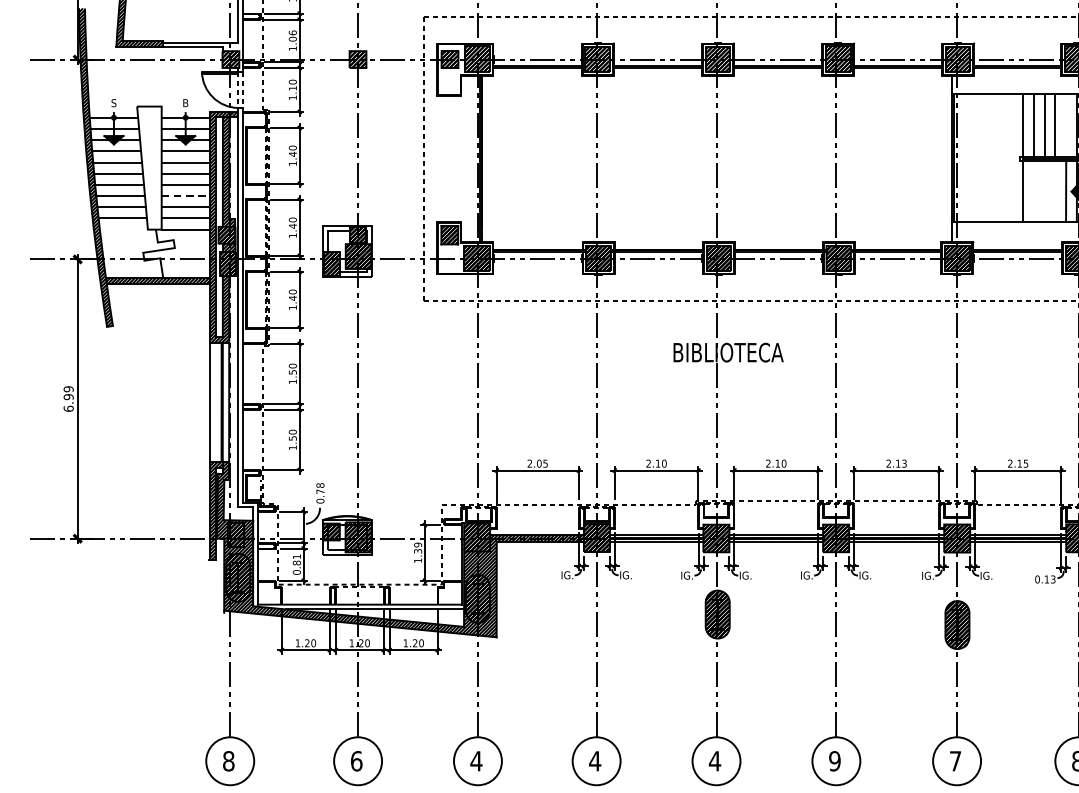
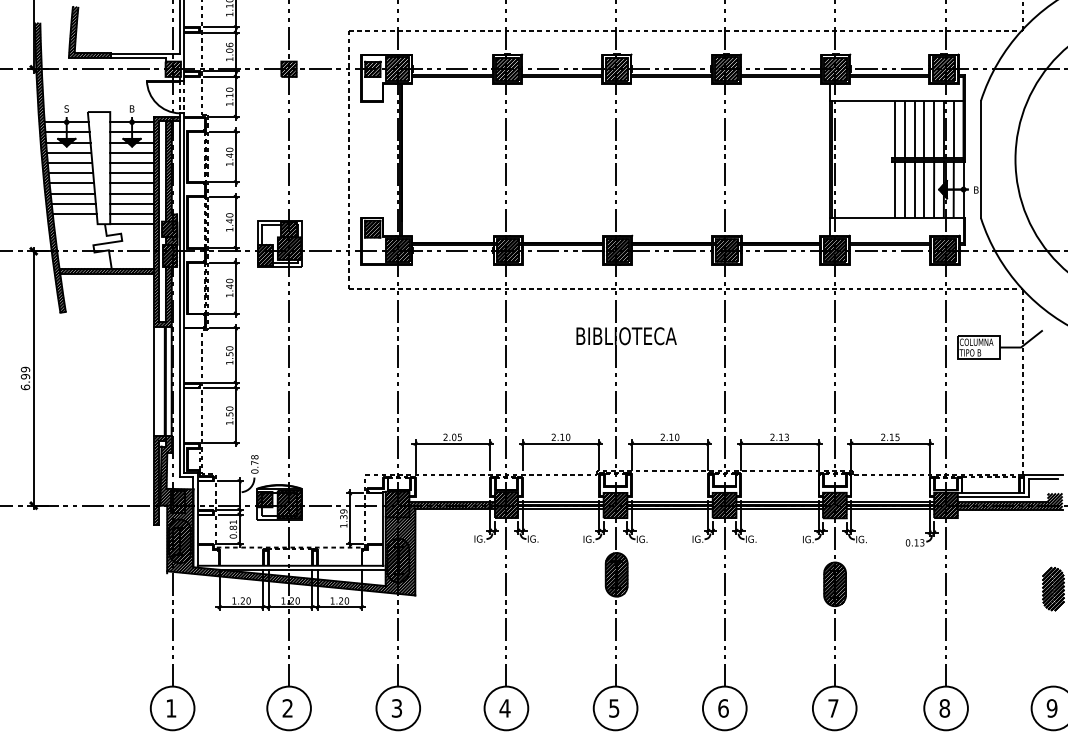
line: (1066, 125) -> (934, 129), added
line: (1033, 191) -> (904, 189), added
line: (1044, 191) -> (914, 189), added
line: (1055, 191) -> (924, 189), added
line: (186, 195) -> (132, 193), dashed -> solid
text: (228, 761) -> (171, 708), 8 -> 1
text: (356, 761) -> (287, 708), 6 -> 2
text: (475, 761) -> (396, 708), 4 -> 3
text: (714, 761) -> (613, 708), 4 -> 5
text: (834, 761) -> (723, 708), 9 -> 6

